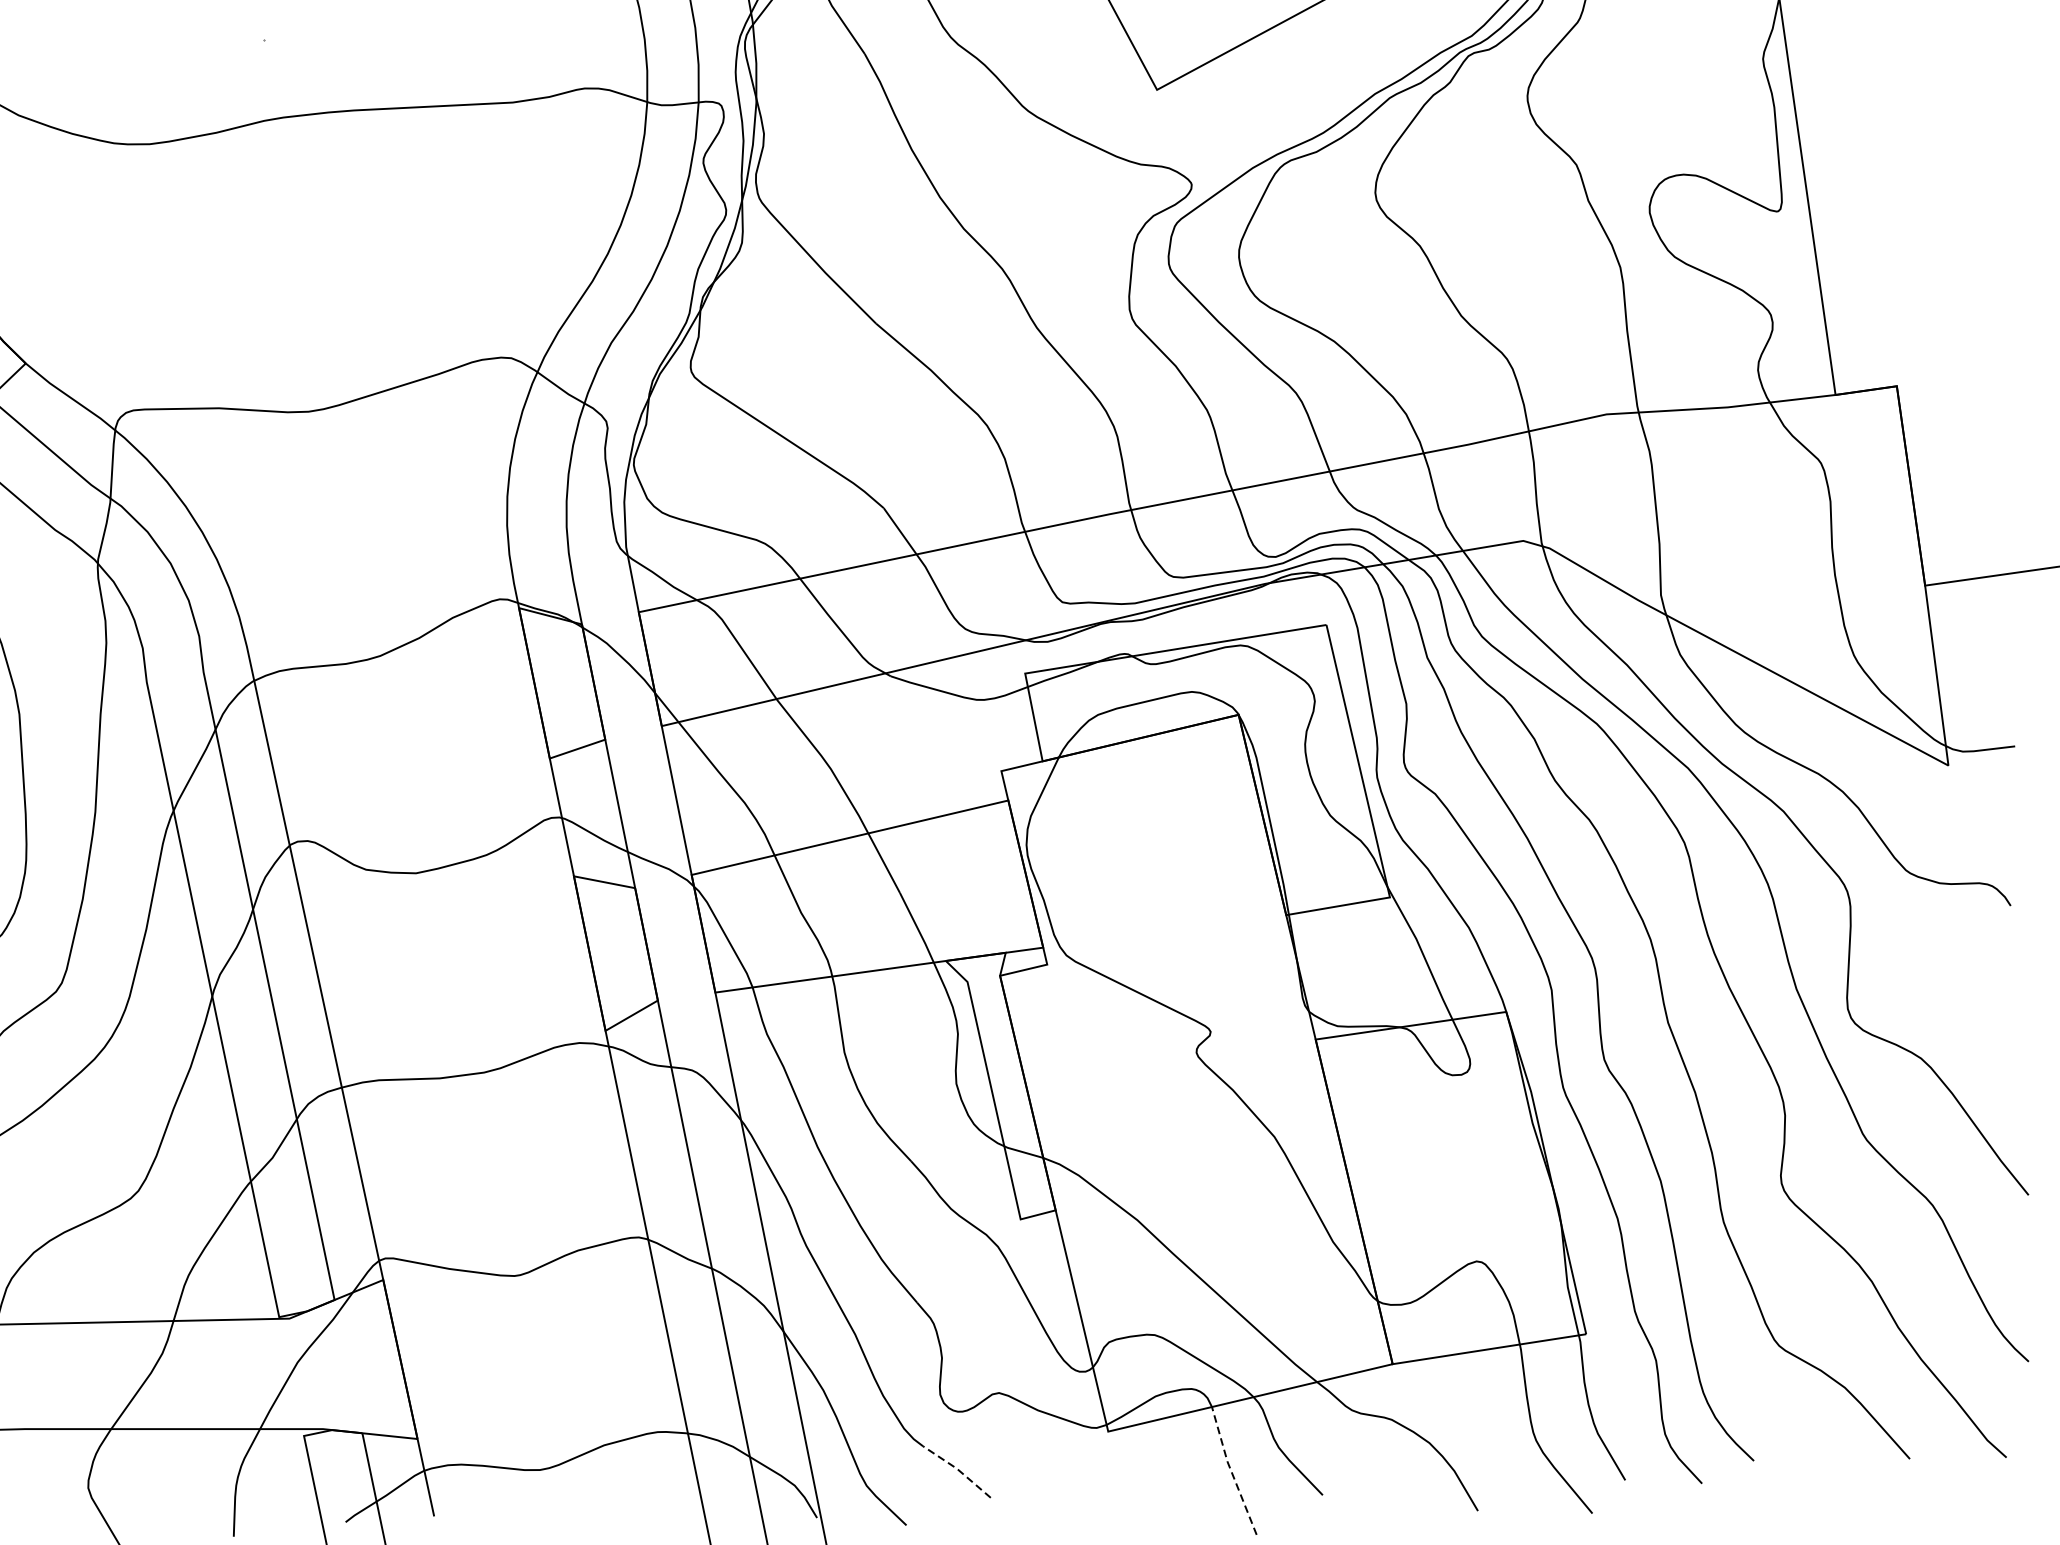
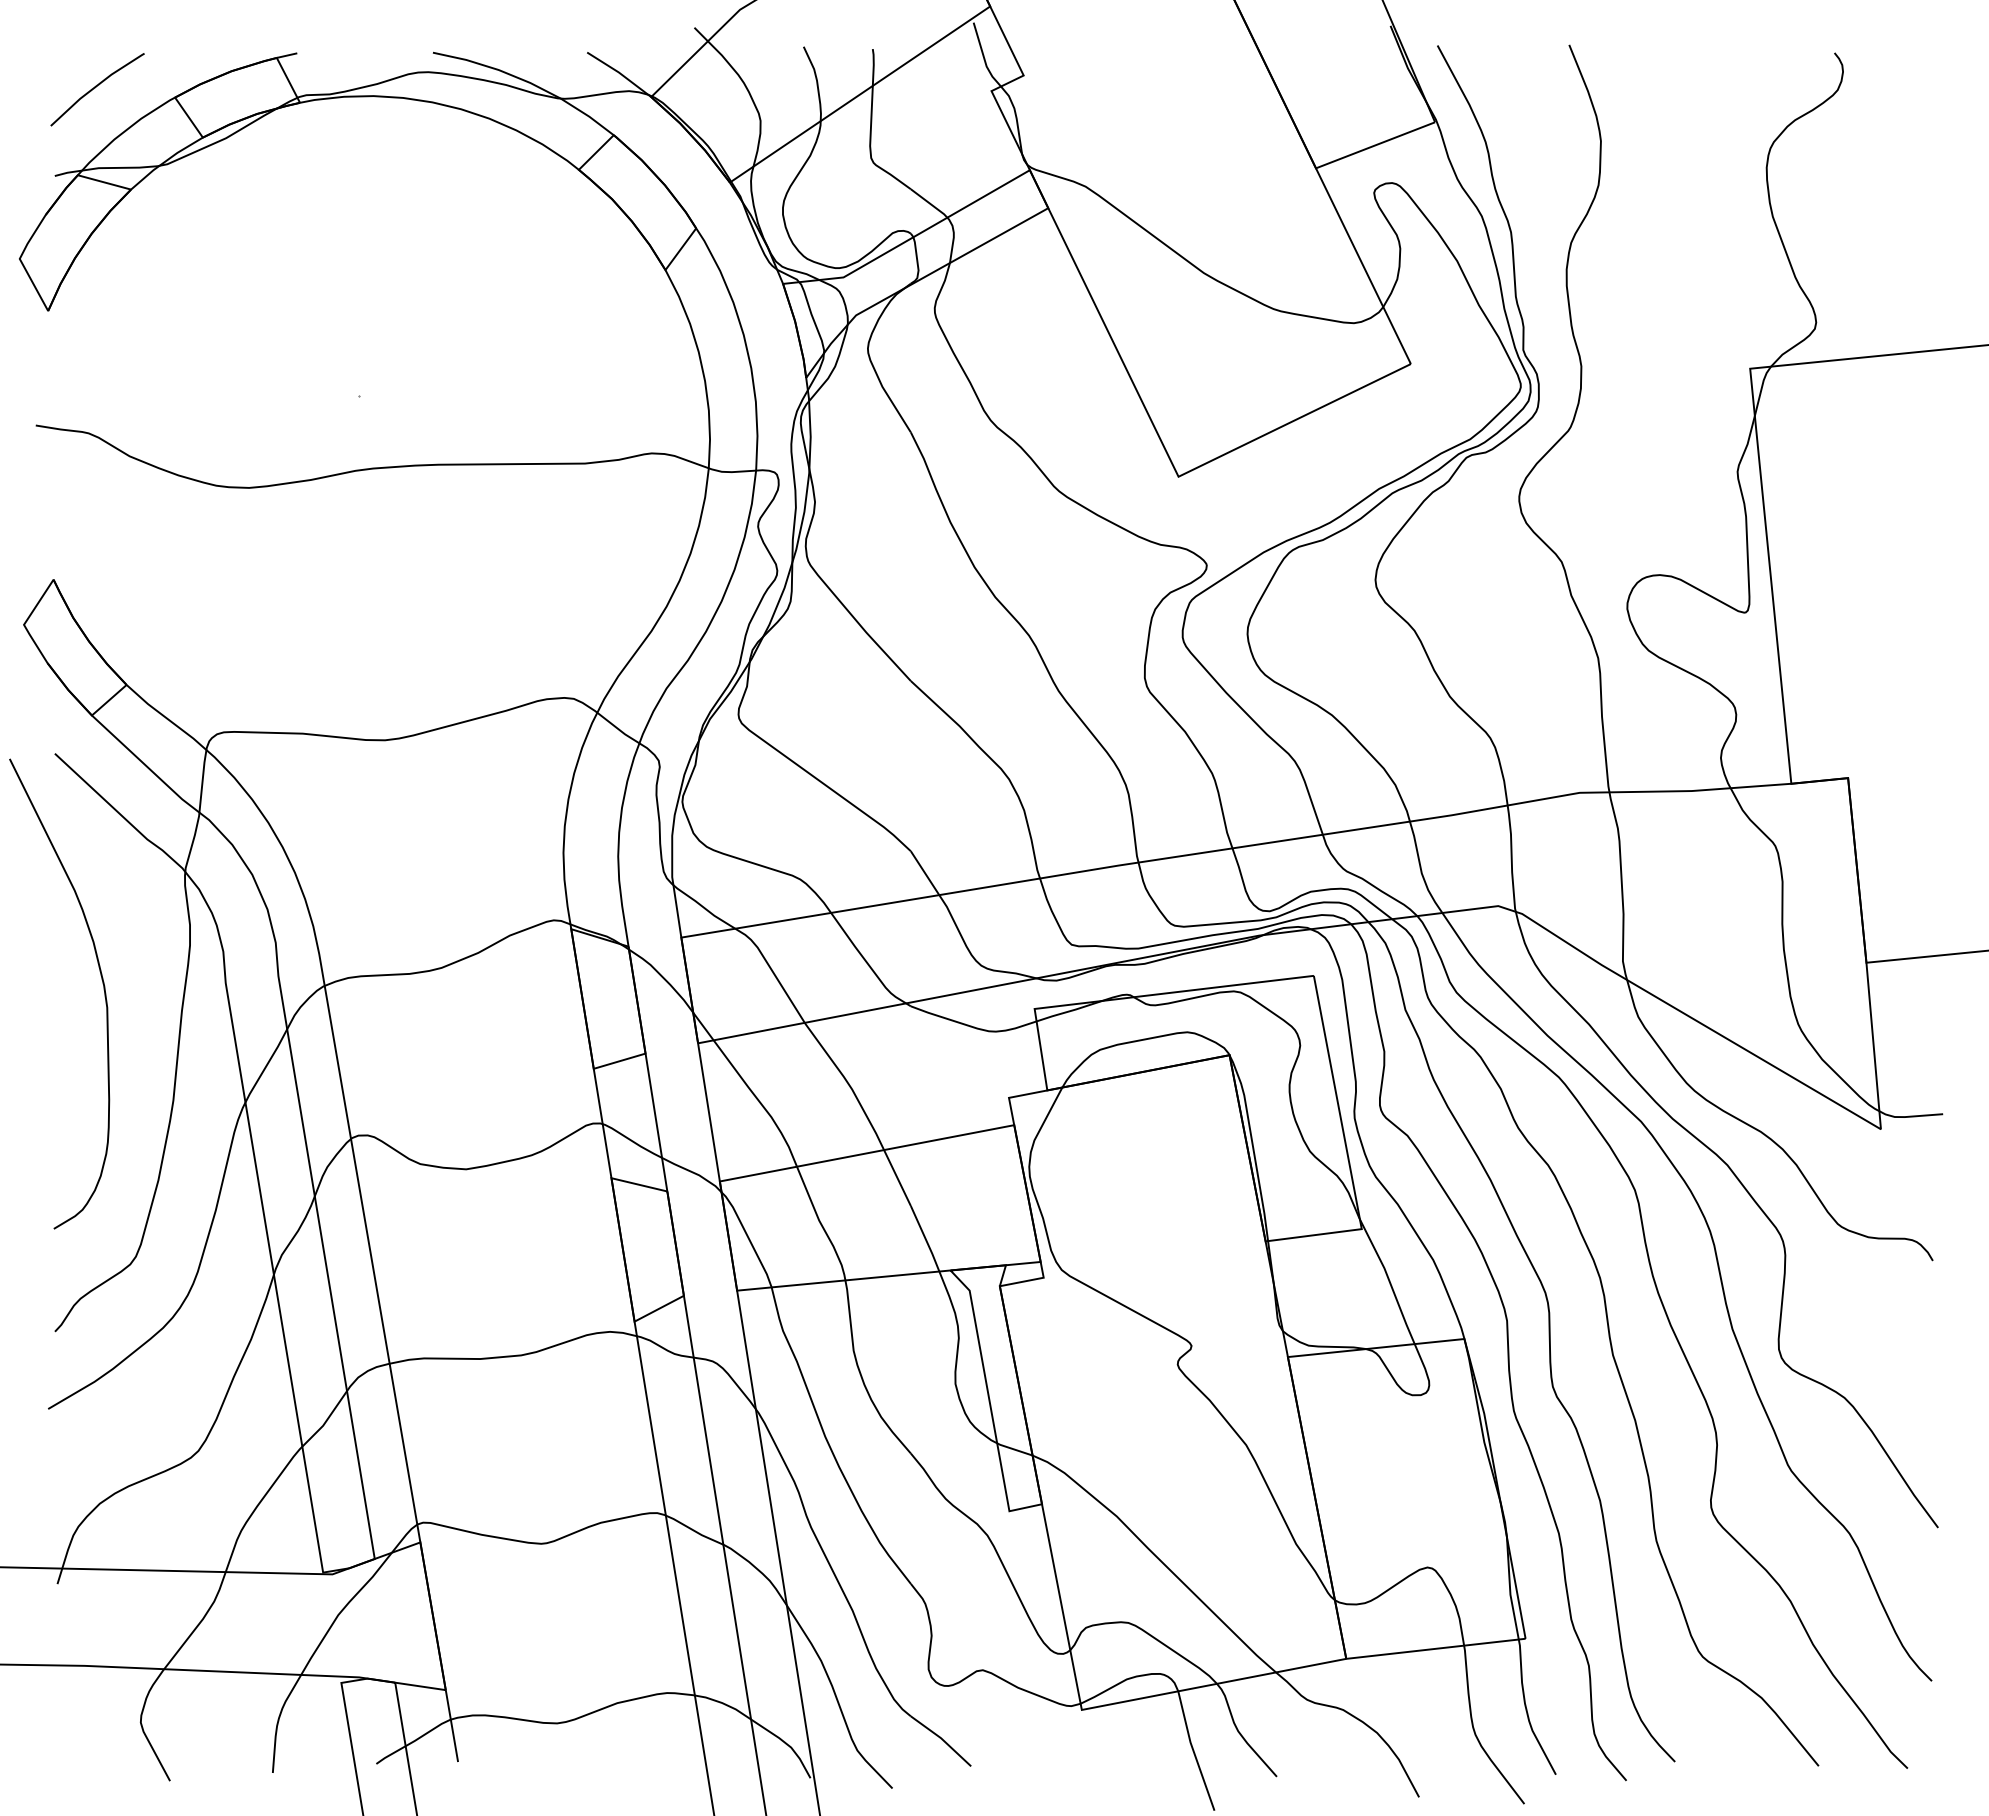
line: (957, 1468) -> (941, 1738), dashed -> solid
line: (1231, 1470) -> (1193, 1750), dashed -> solid

